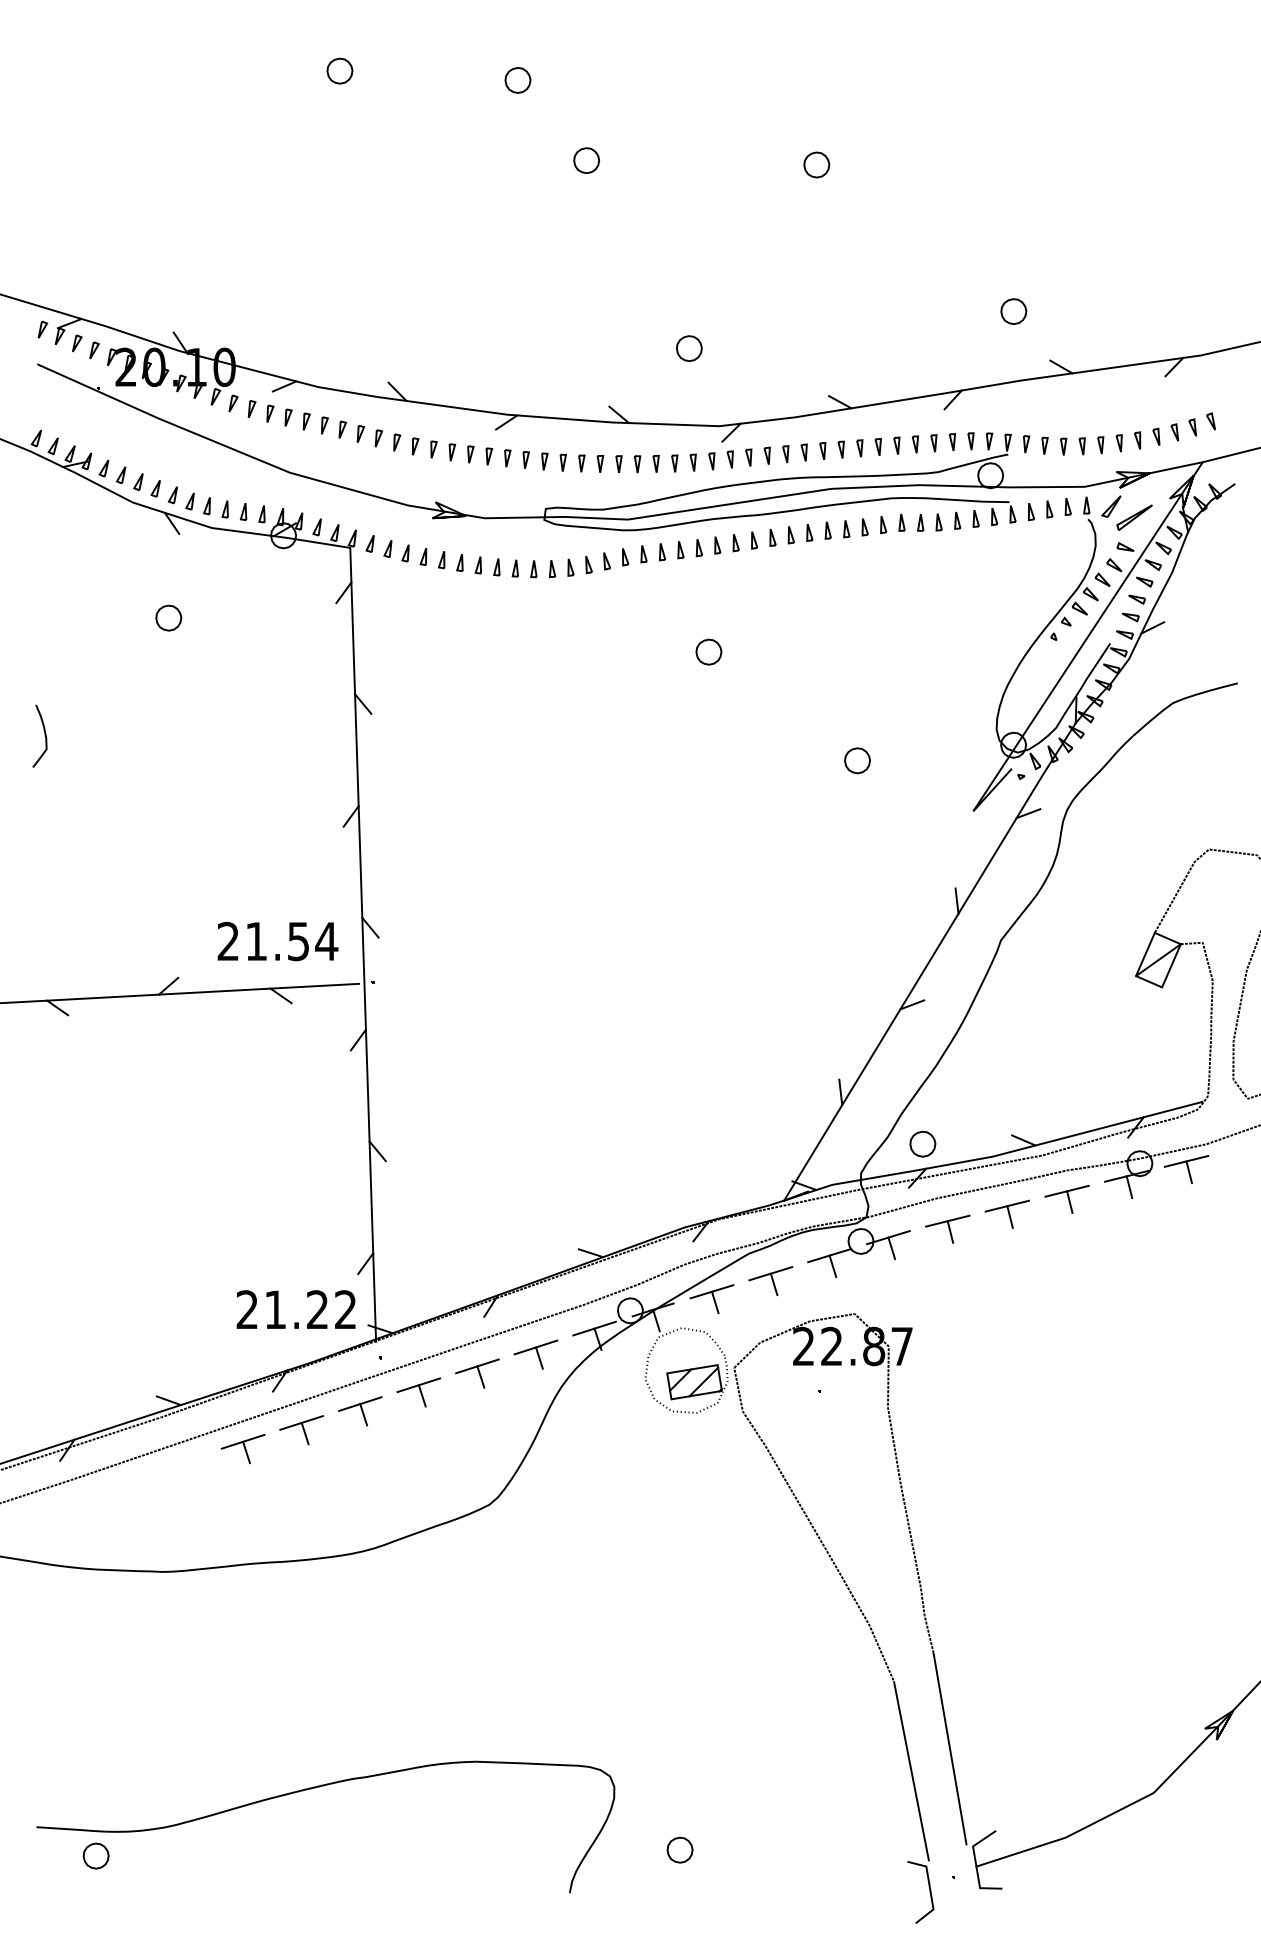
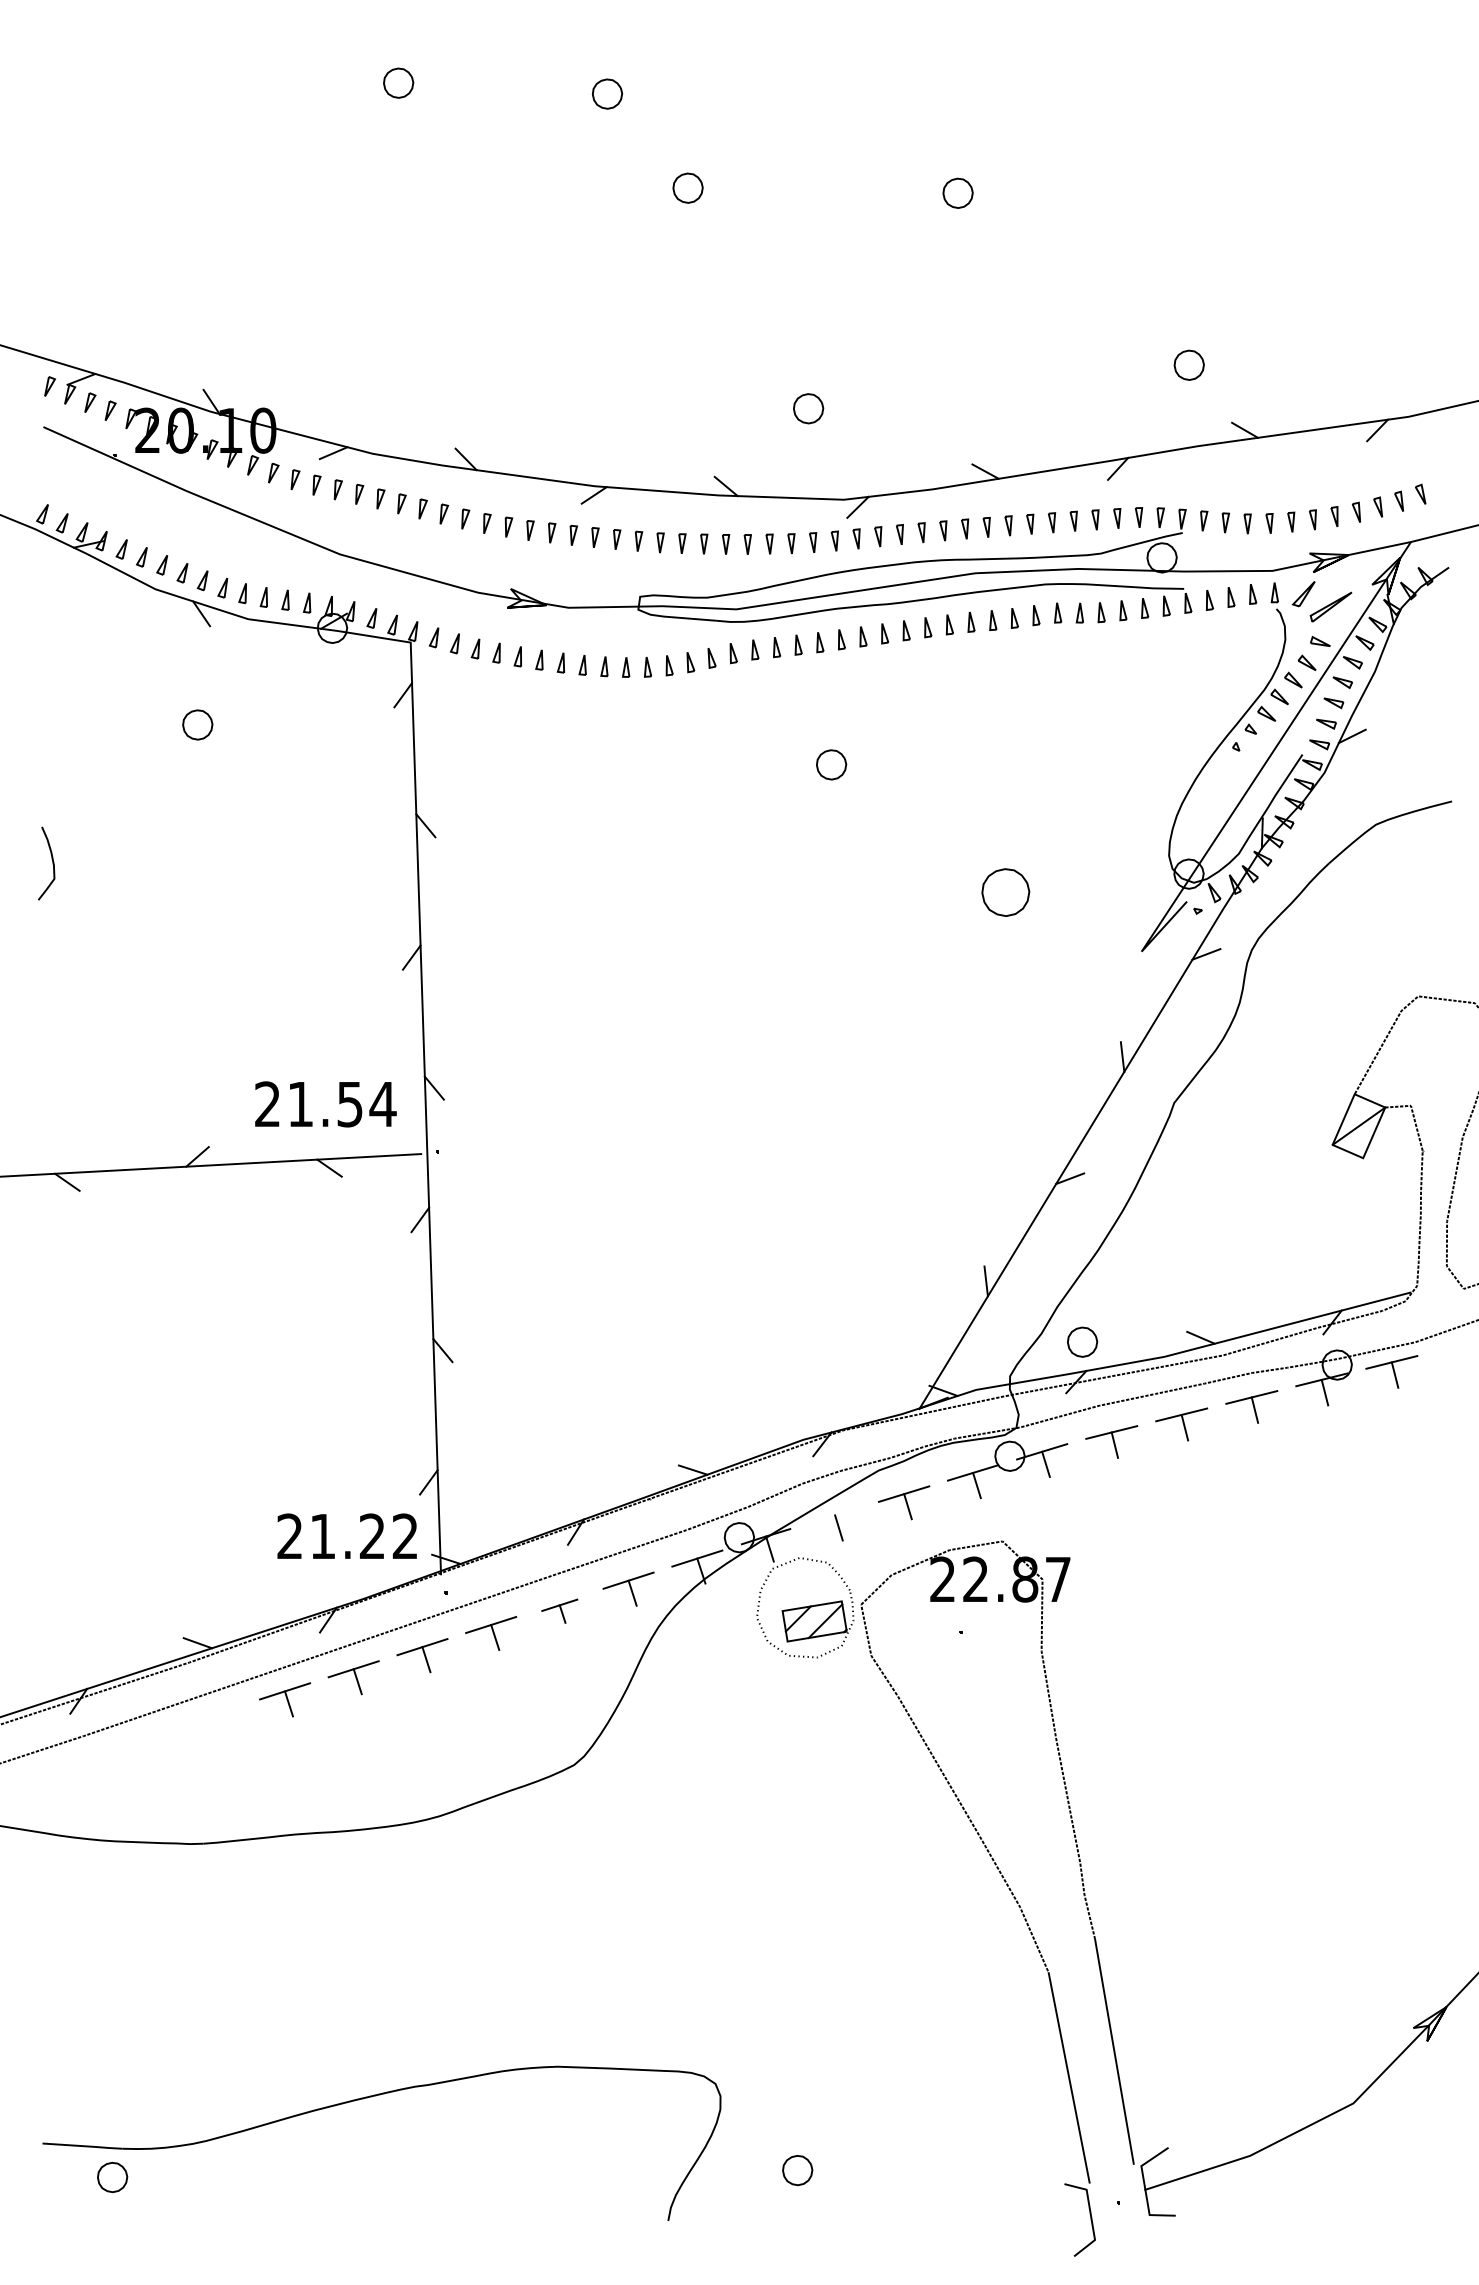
part: (857, 760) -> (1005, 891), size x1.6
line: (712, 1291) -> (835, 1515), removed
part: (477, 1372) -> (559, 1610), size x0.7

